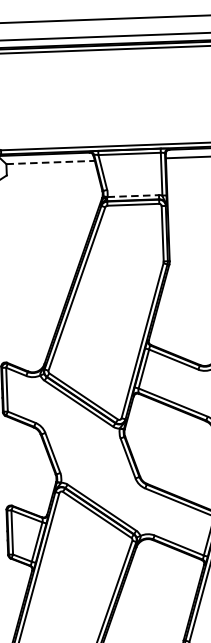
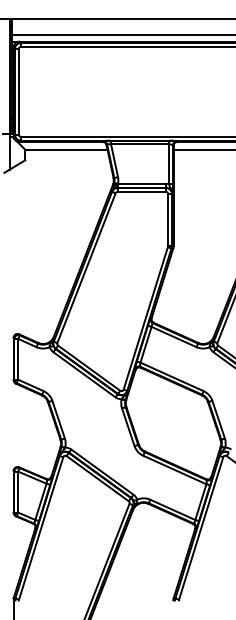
line: (50, 162) -> (66, 149), dashed -> solid
line: (133, 195) -> (142, 183), dashed -> solid

